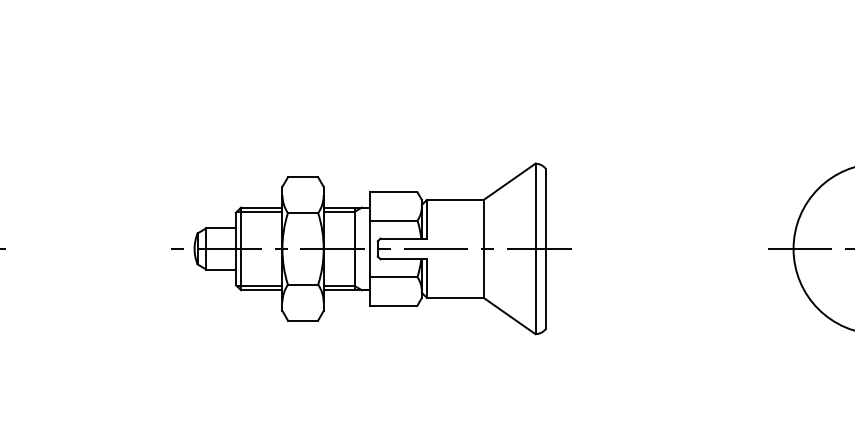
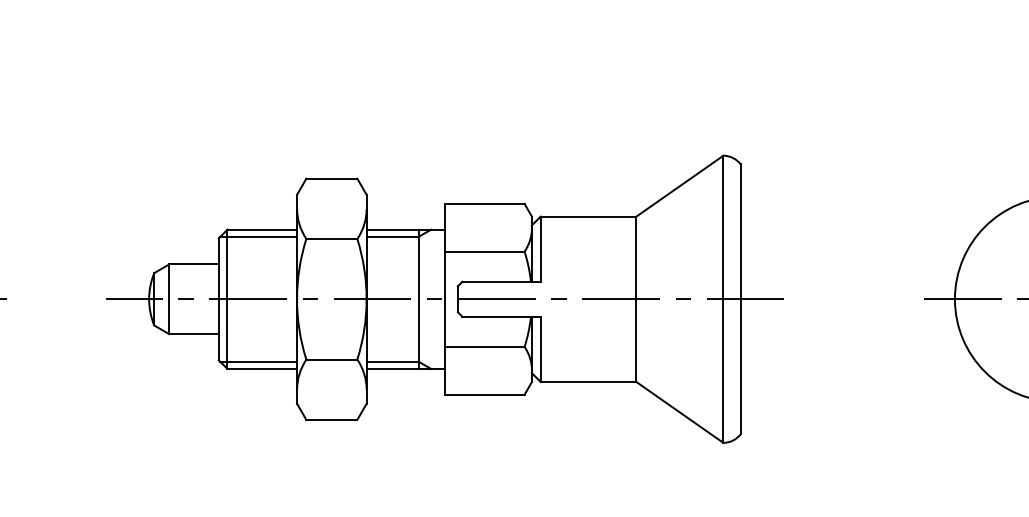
part: (371, 248) -> (447, 298), size x1.4

